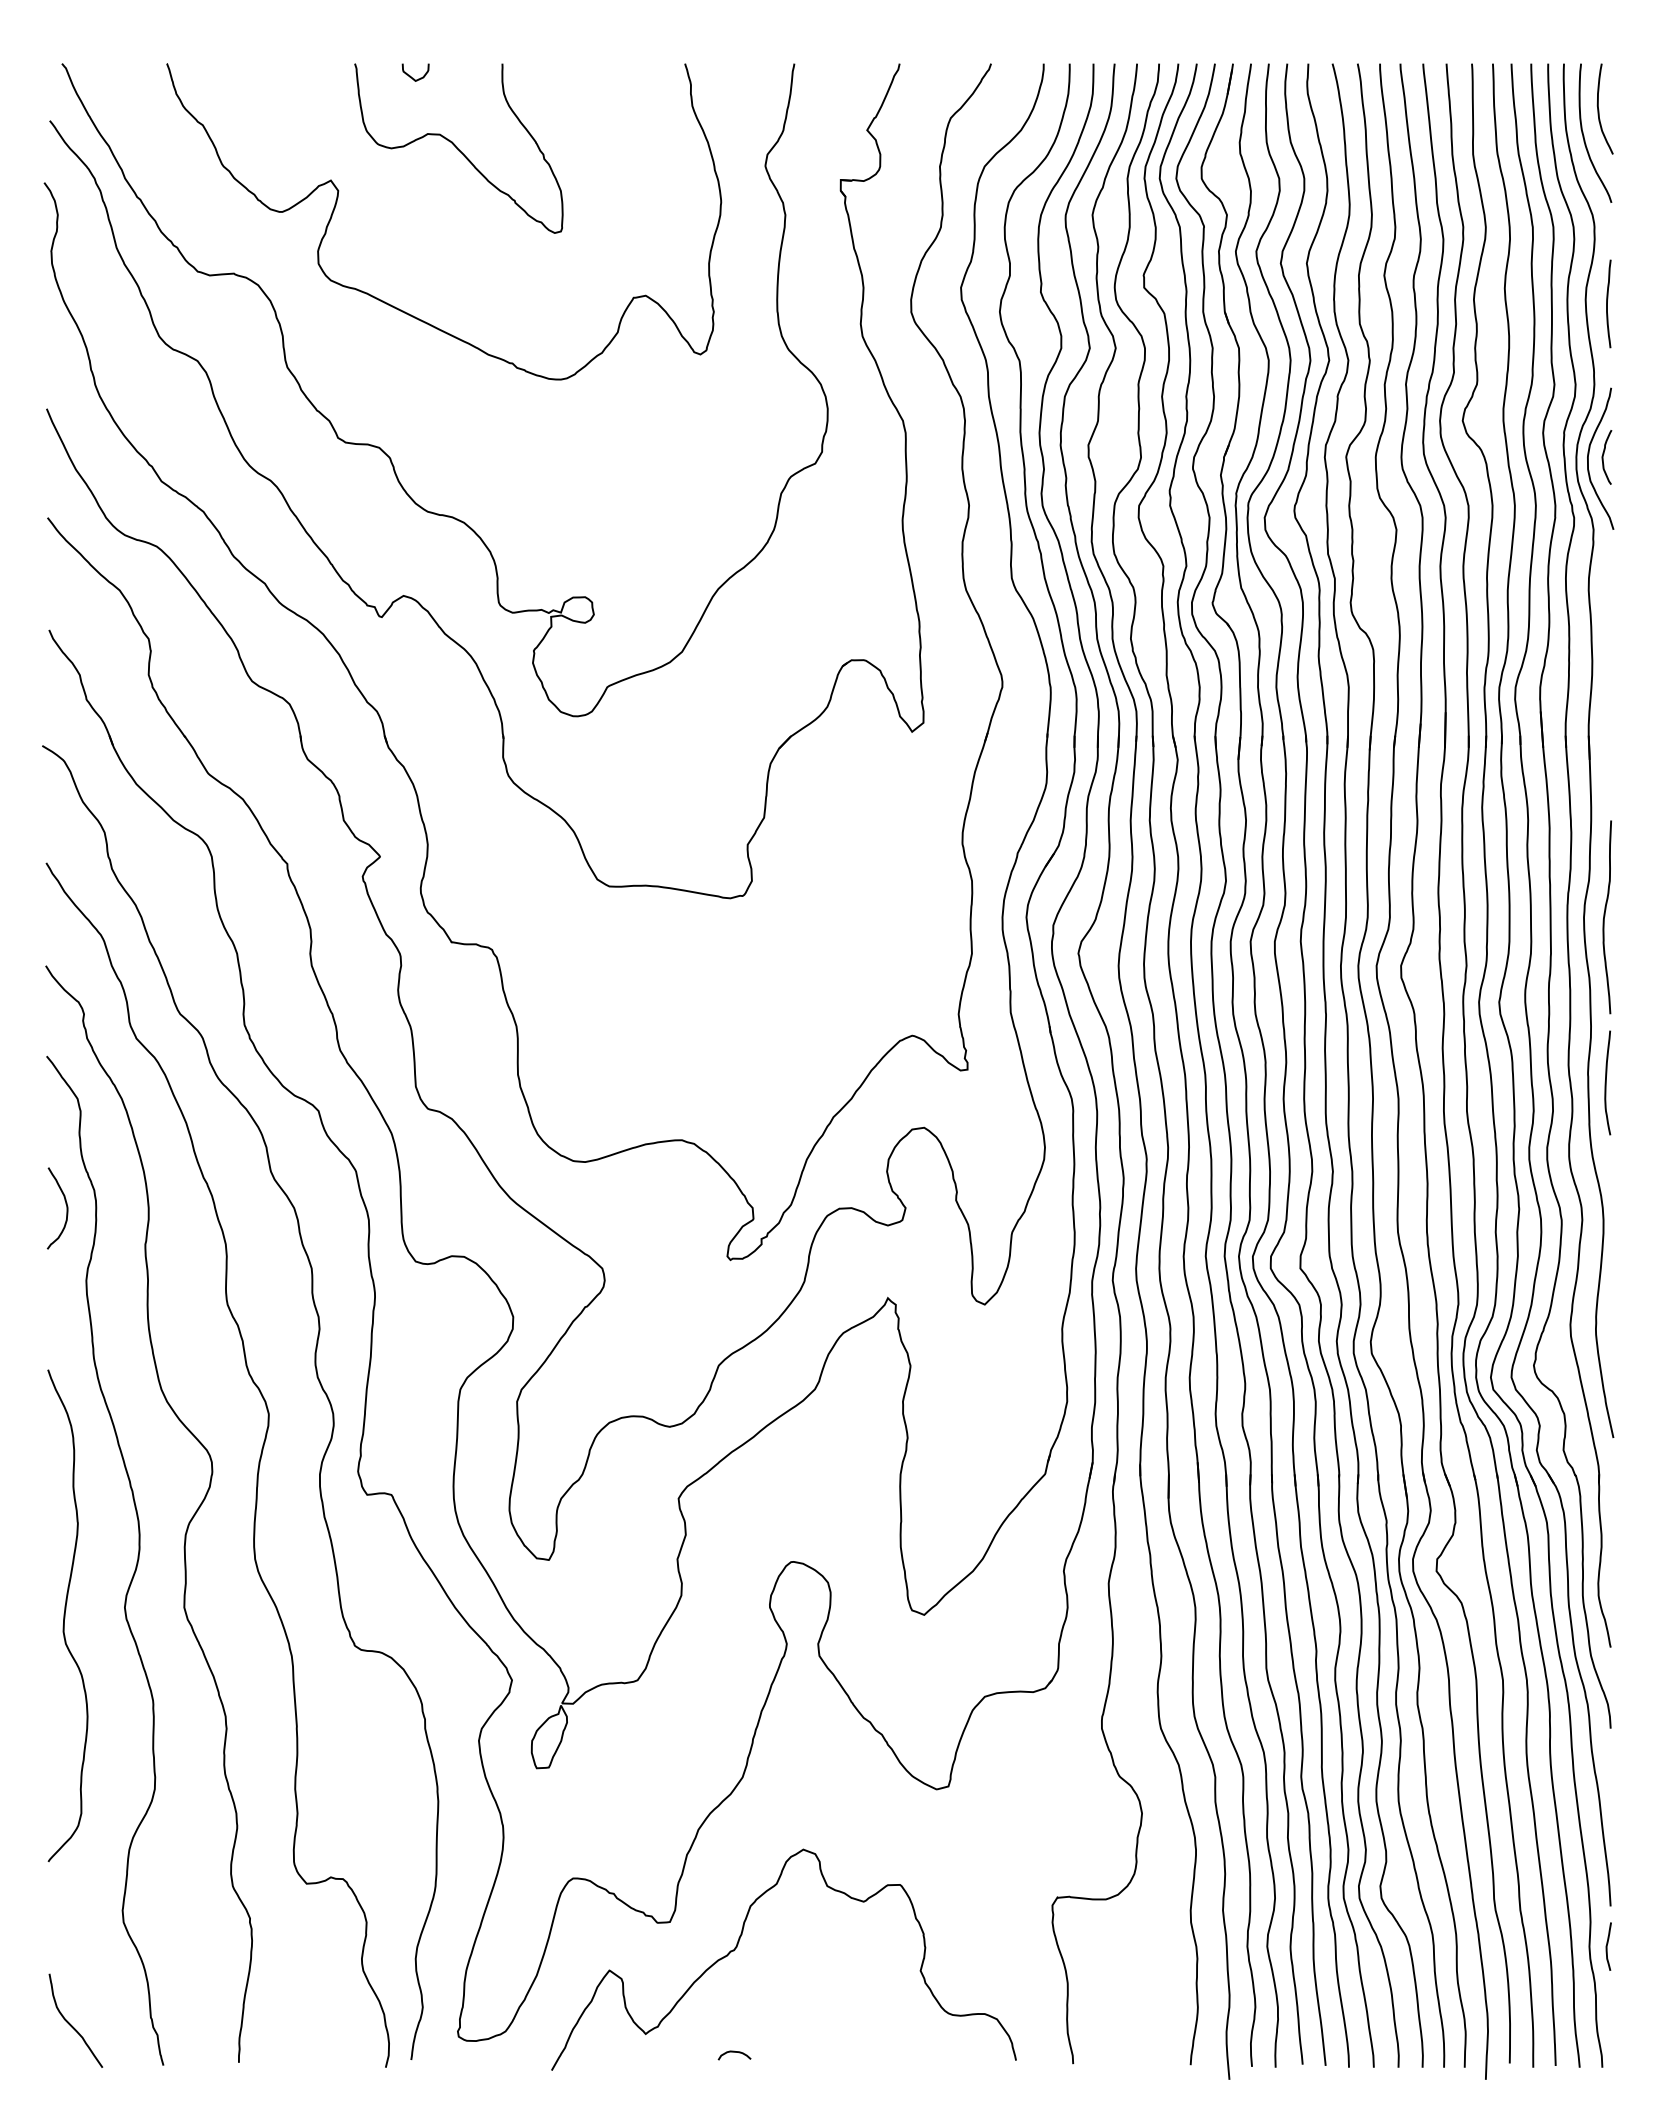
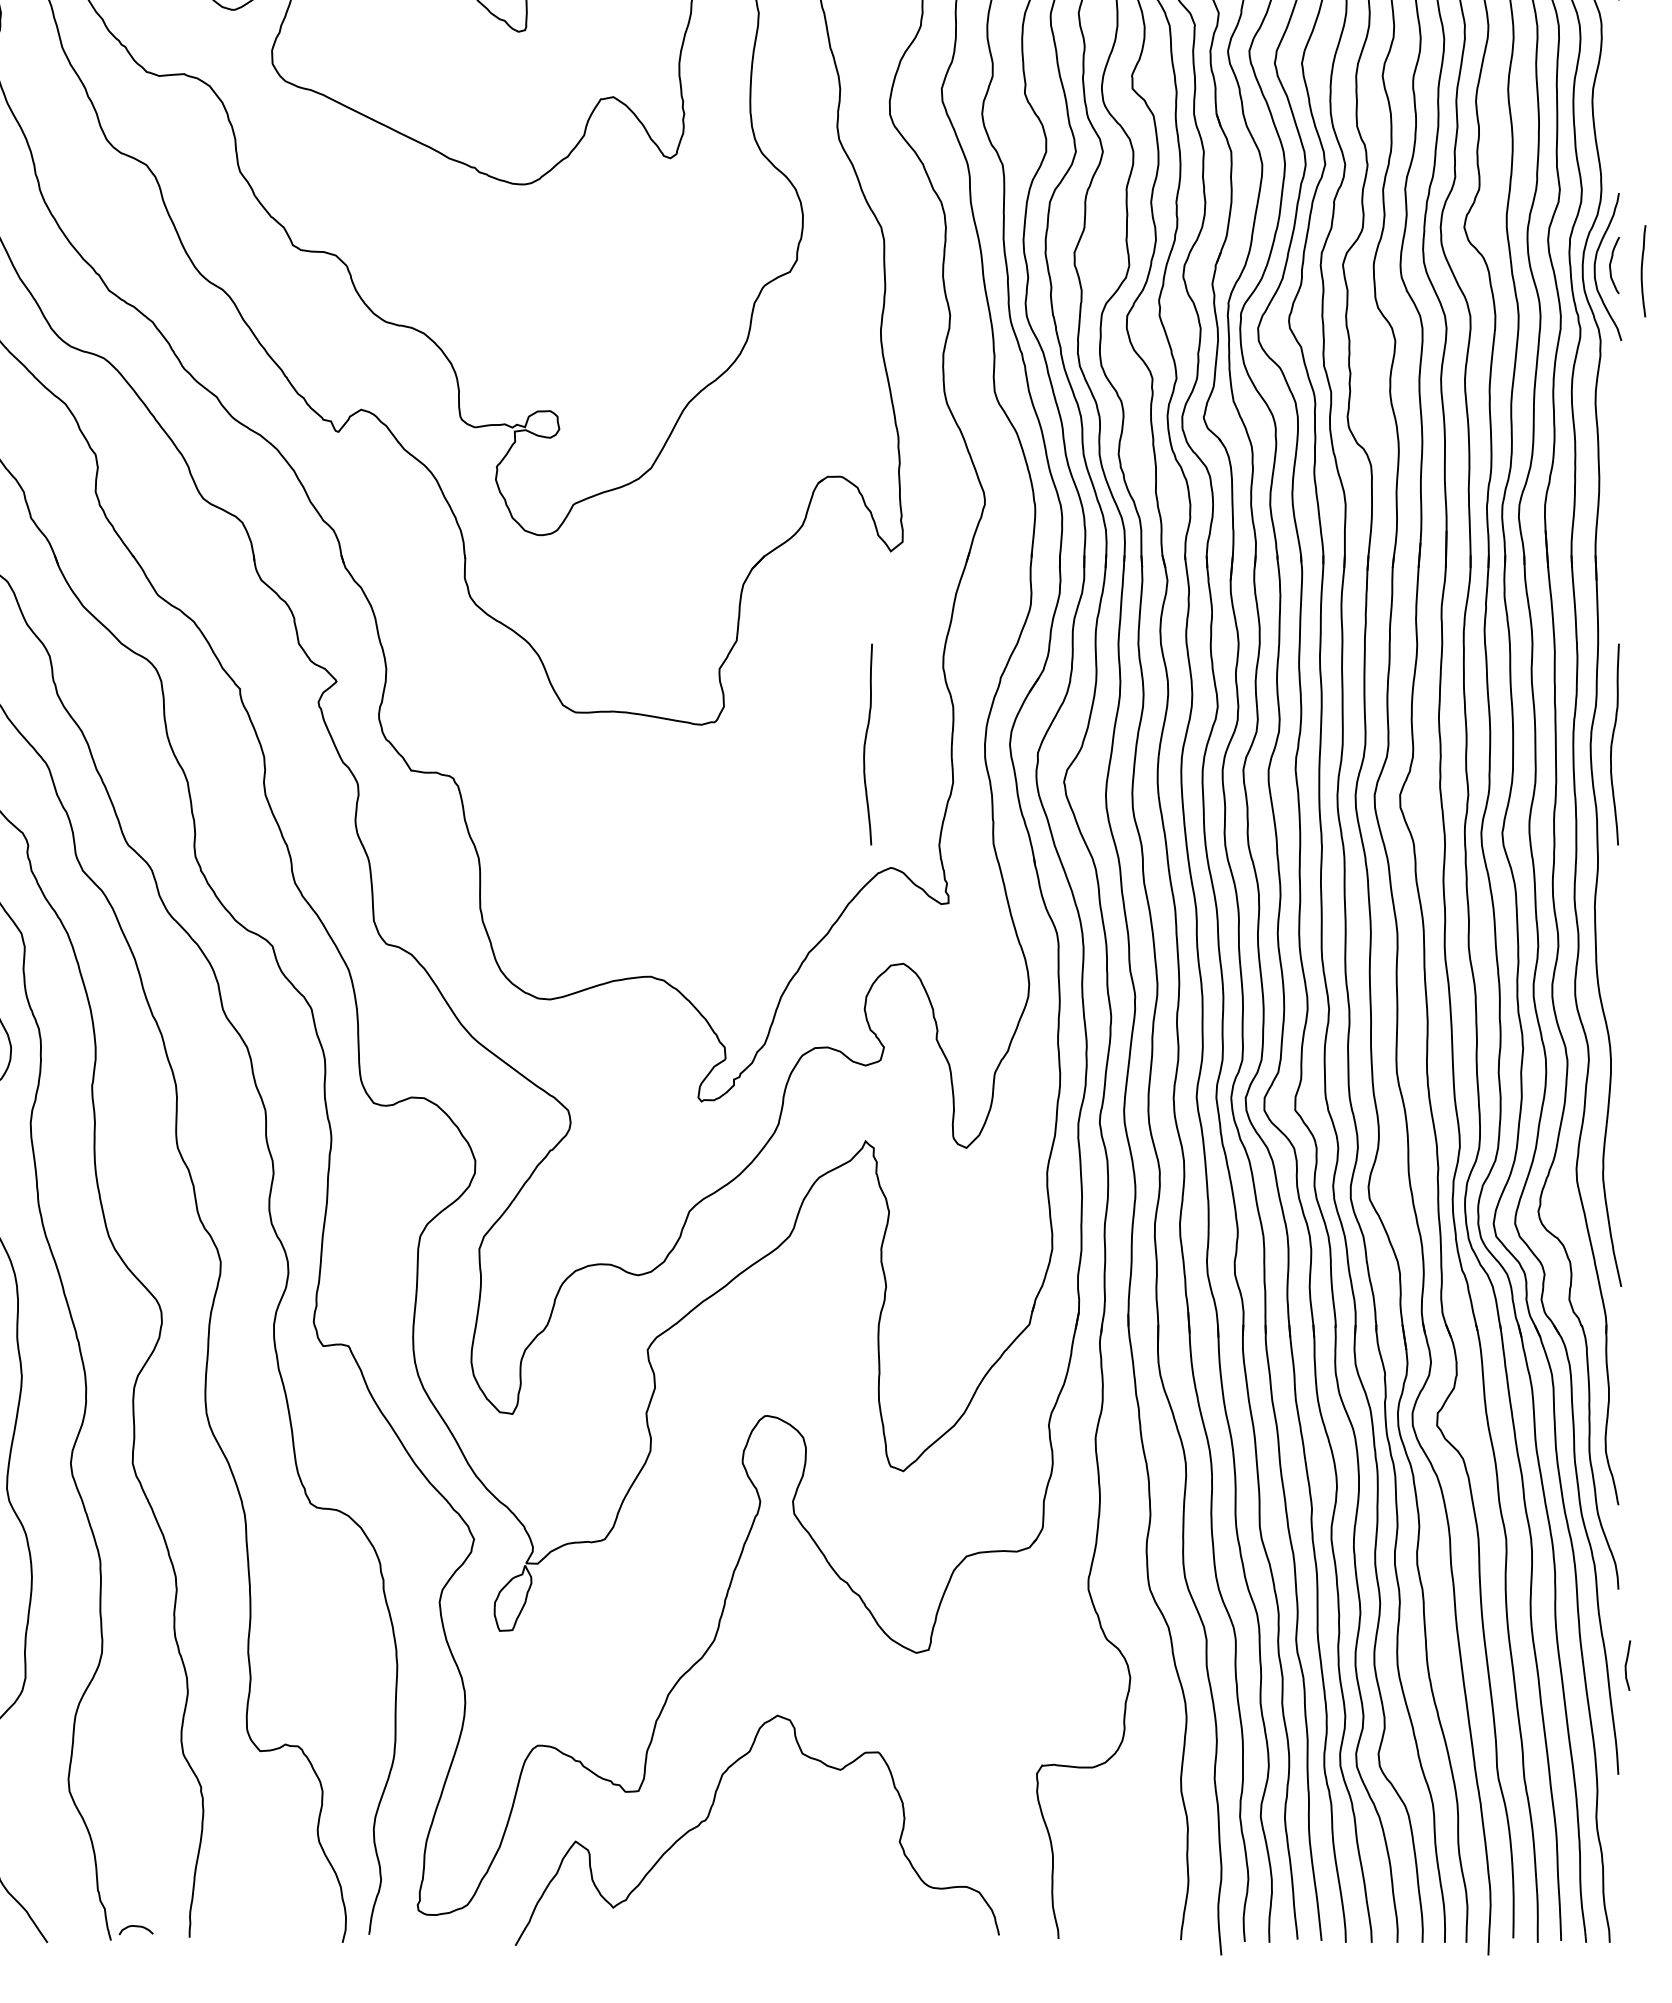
curve: (1607, 303) -> (1642, 270), moved
curve: (888, 916) -> (866, 743), added
curve: (1606, 1082) -> (1614, 916), removed
curve: (1607, 1946) -> (1626, 1665), moved
curve: (734, 2052) -> (136, 1926), moved

